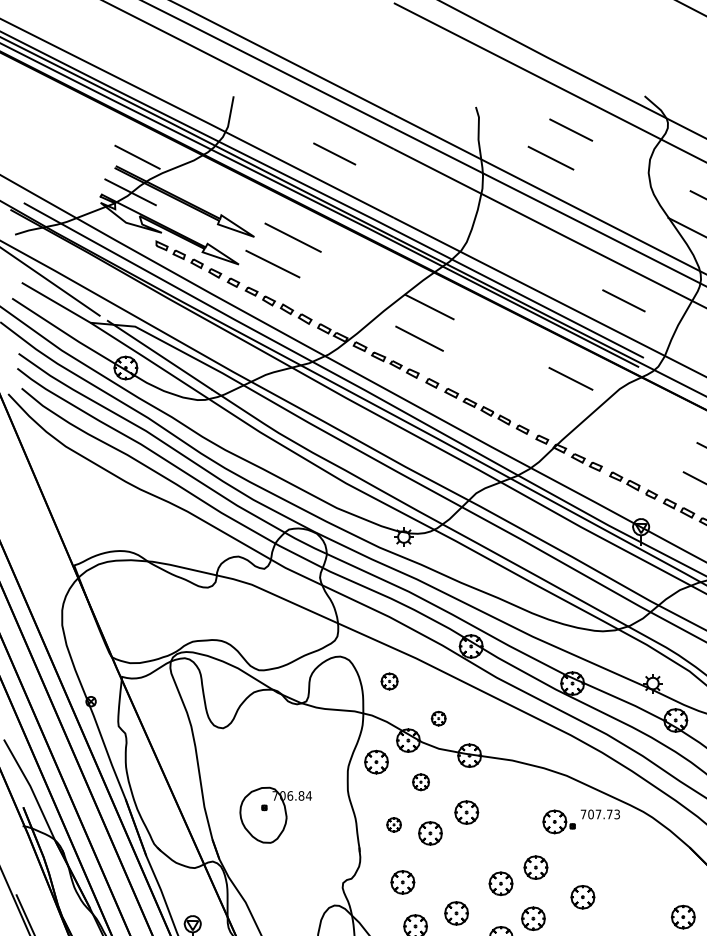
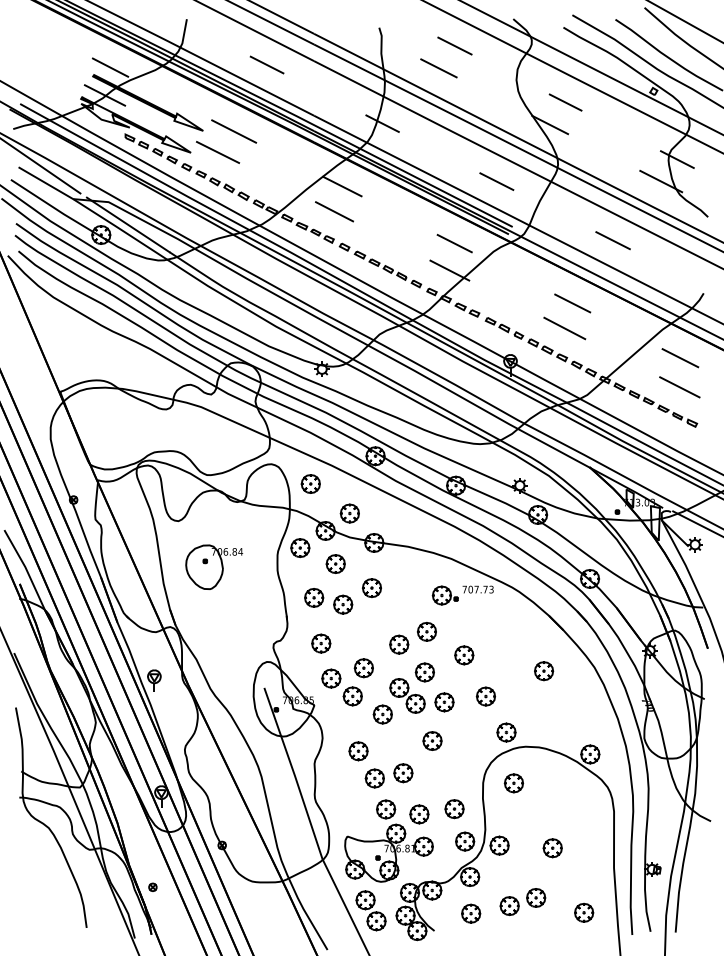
line: (479, 227) -> (382, 123), added
line: (564, 412) -> (449, 270), added
part: (389, 680) -> (310, 483), size x1.43
part: (438, 718) -> (349, 513), size x1.67
part: (420, 781) -> (335, 563), size x1.43
part: (276, 814) -> (214, 566), moved
part: (394, 824) -> (314, 597), size x1.67

